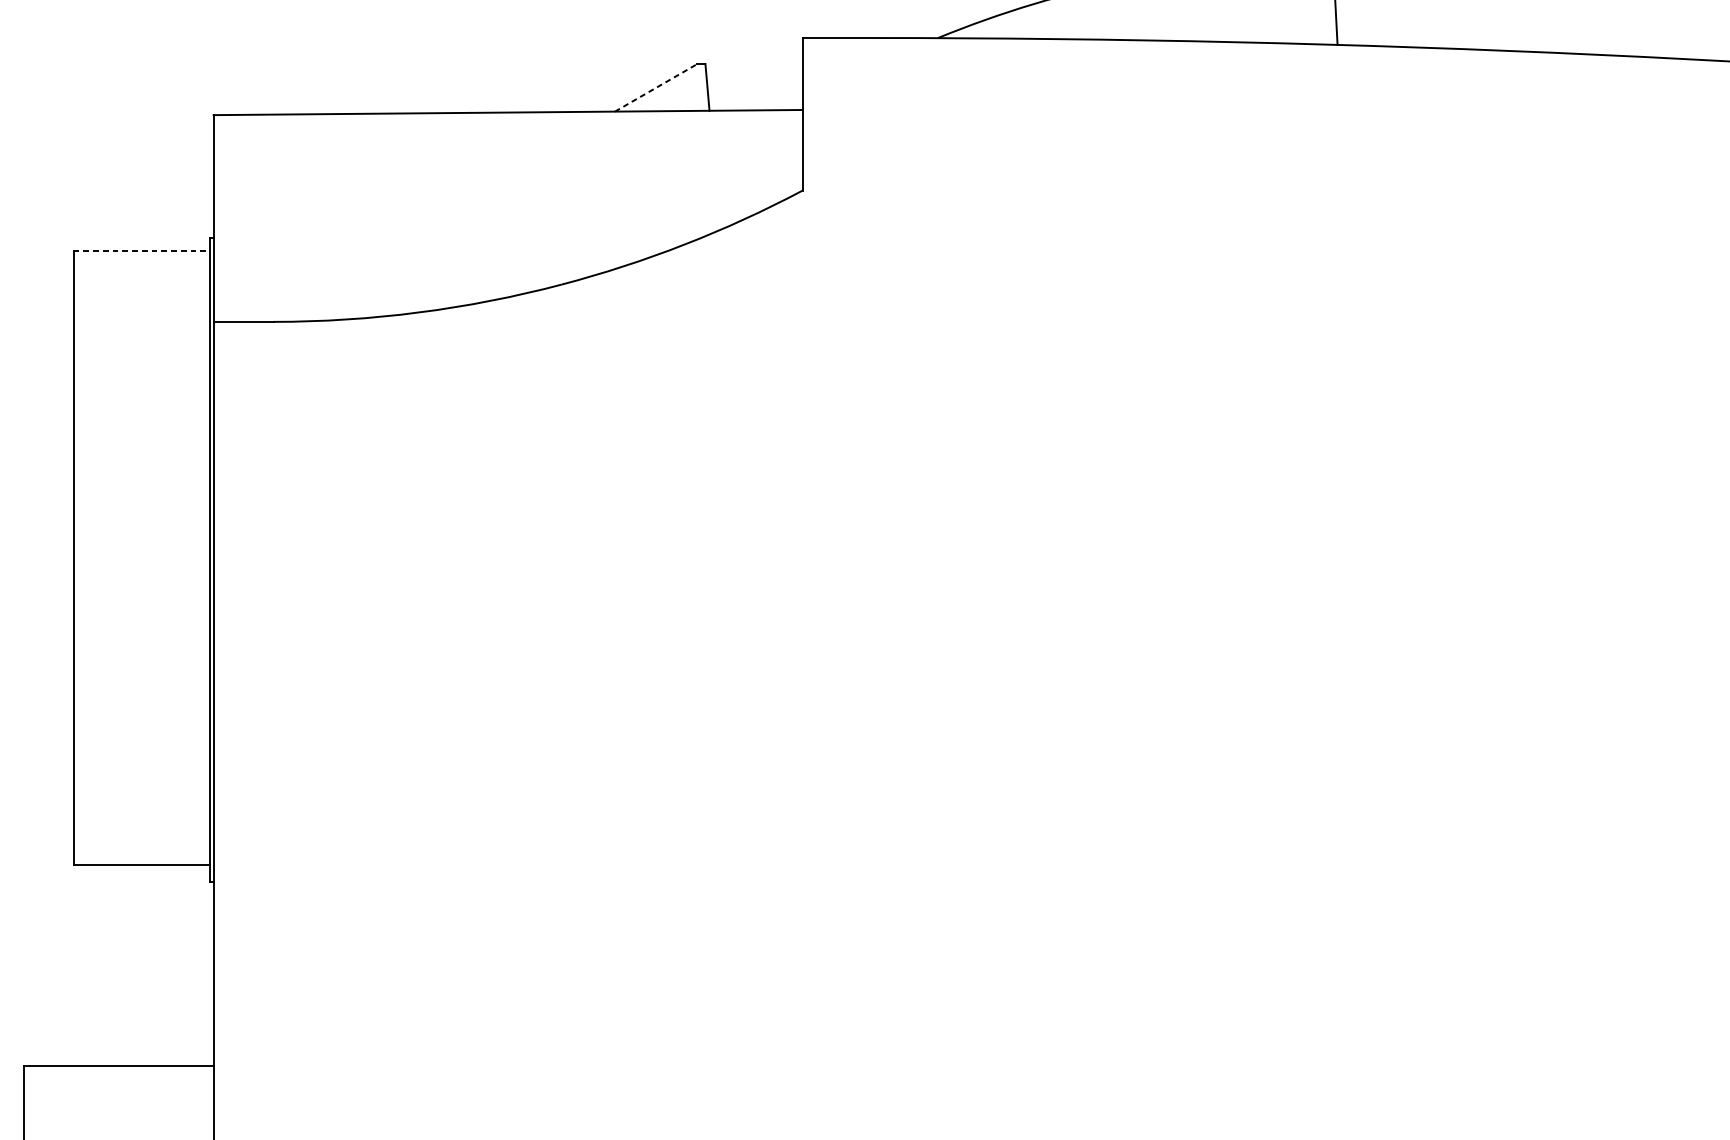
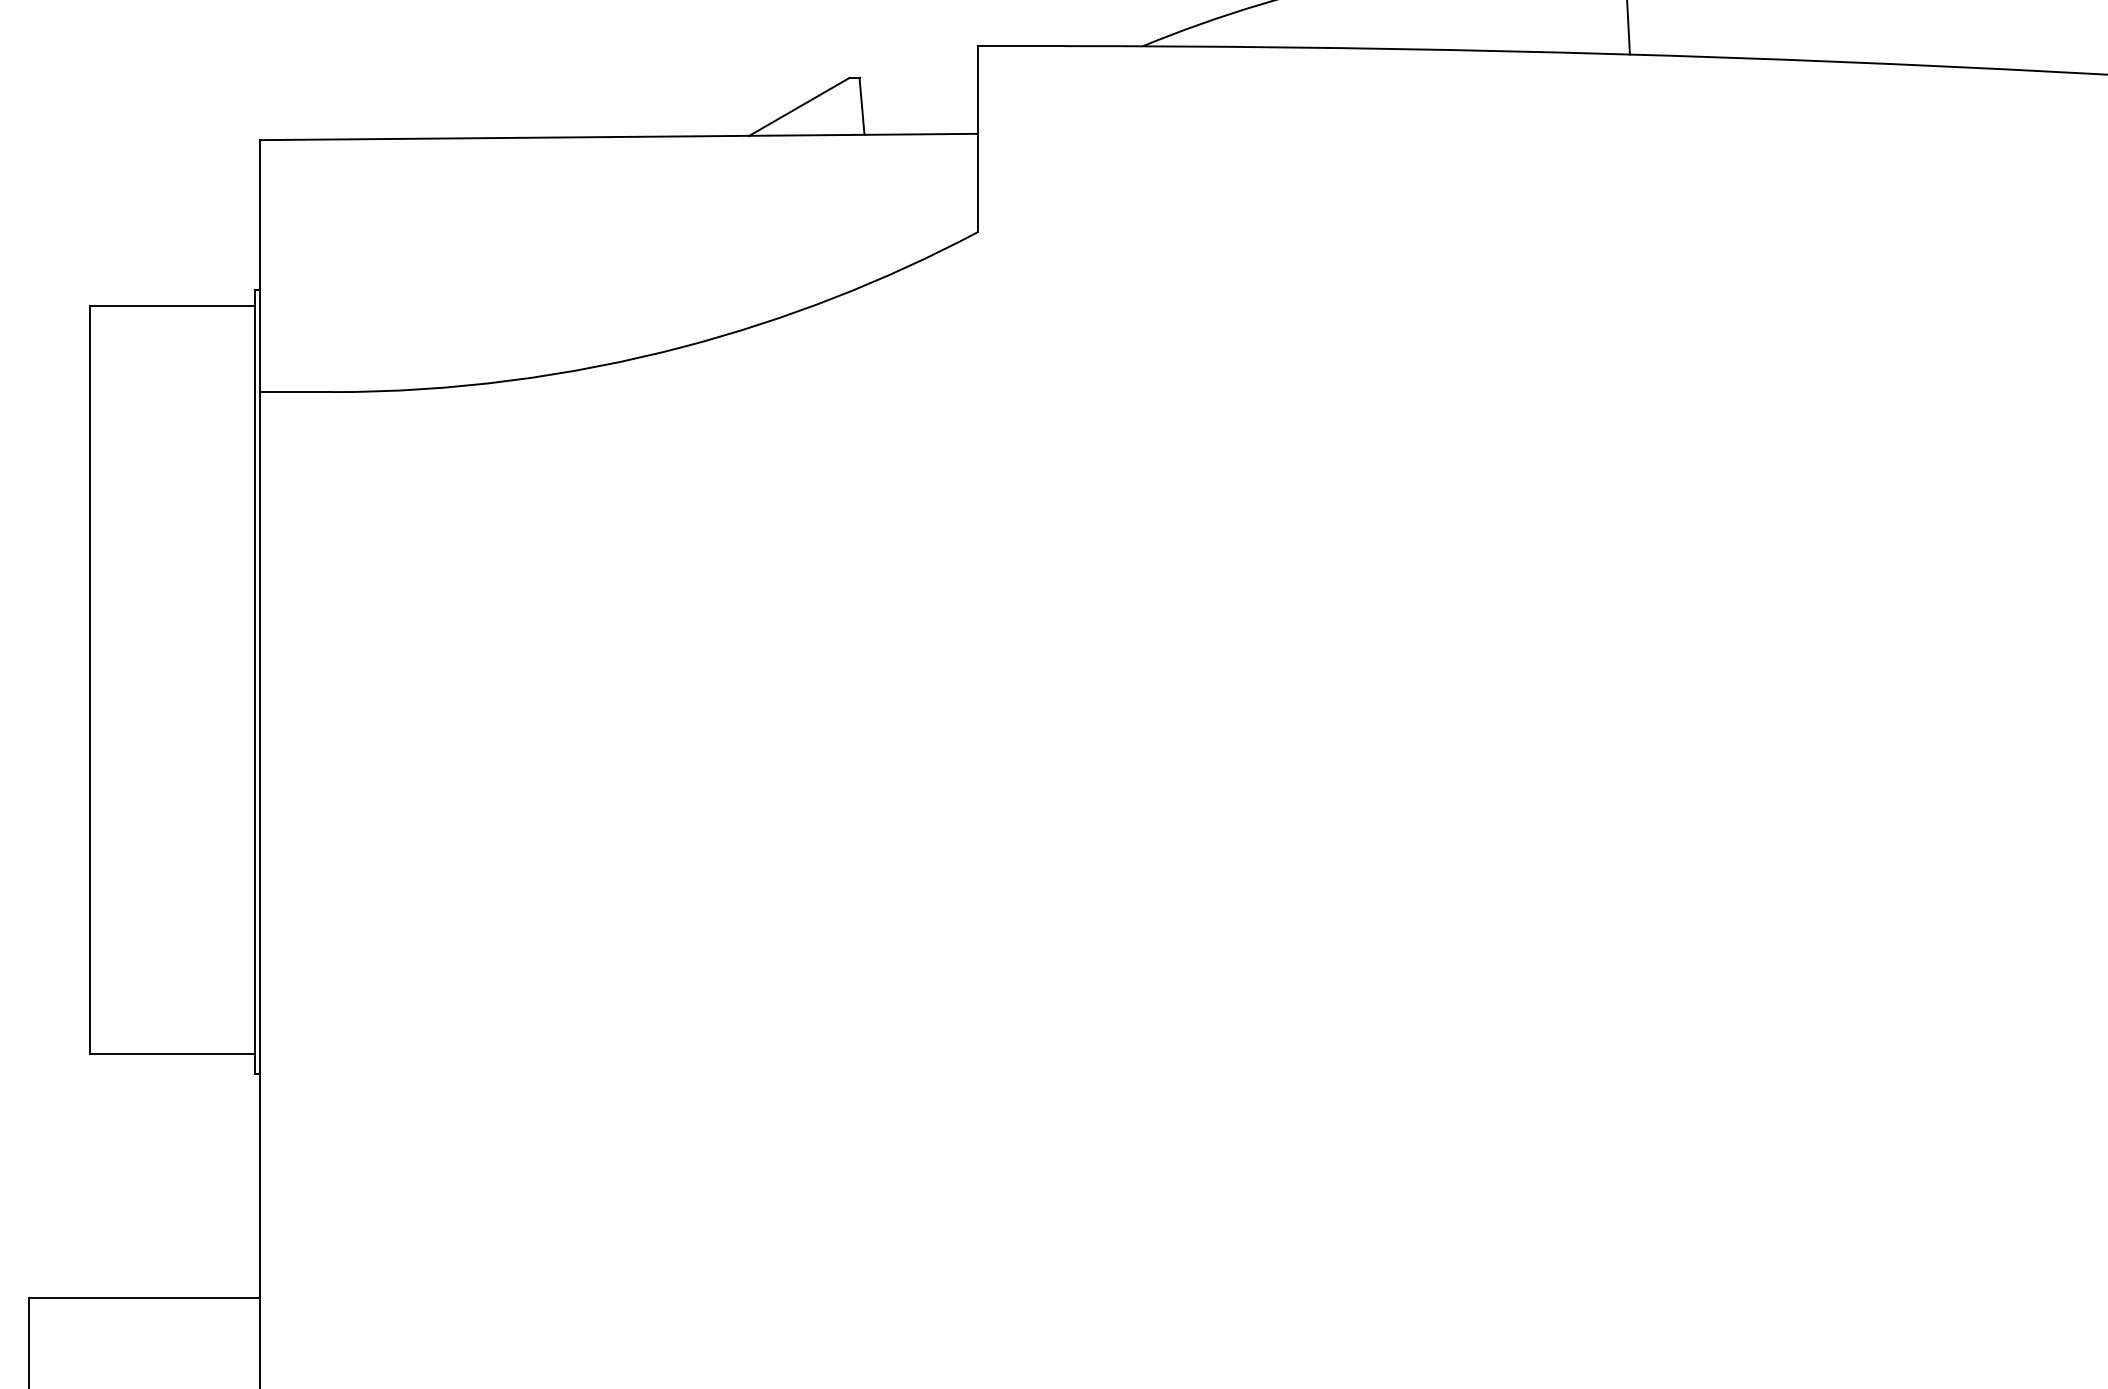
line: (656, 87) -> (799, 106), dashed -> solid
line: (141, 250) -> (172, 305), dashed -> solid

